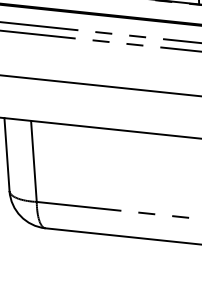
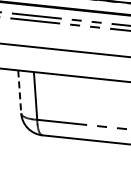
line: (6, 153) -> (19, 91), solid -> dashed

